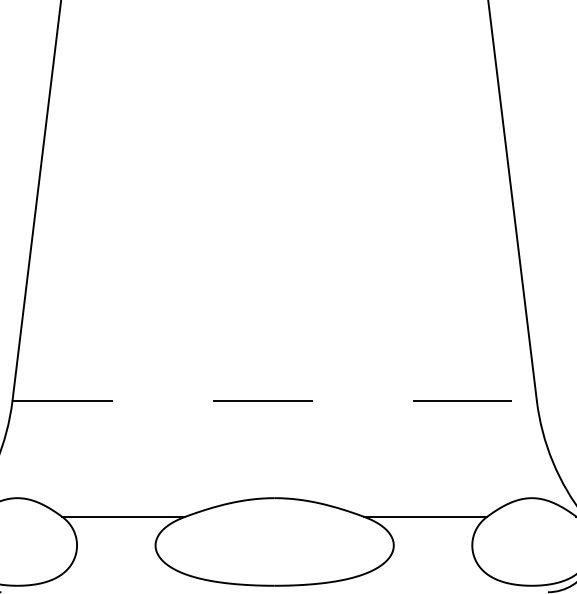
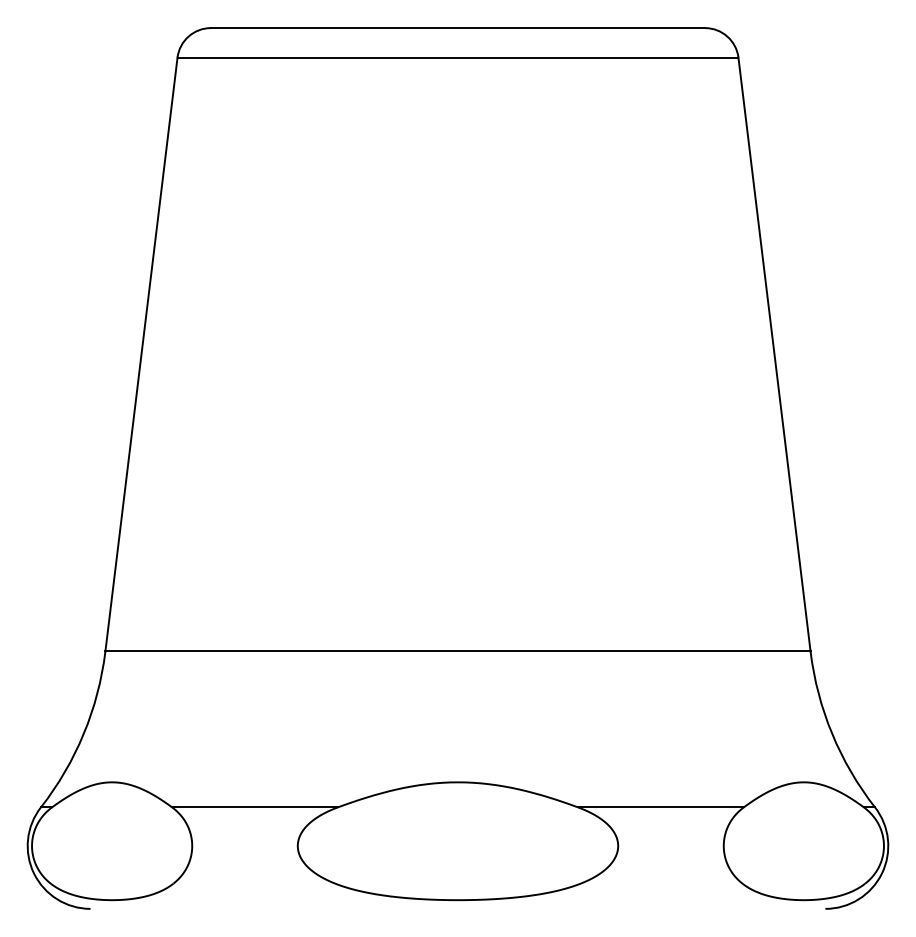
line: (275, 400) -> (458, 651), dashed -> solid

